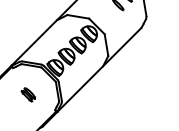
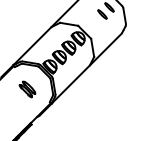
part: (28, 93) -> (27, 88), size x1.4

